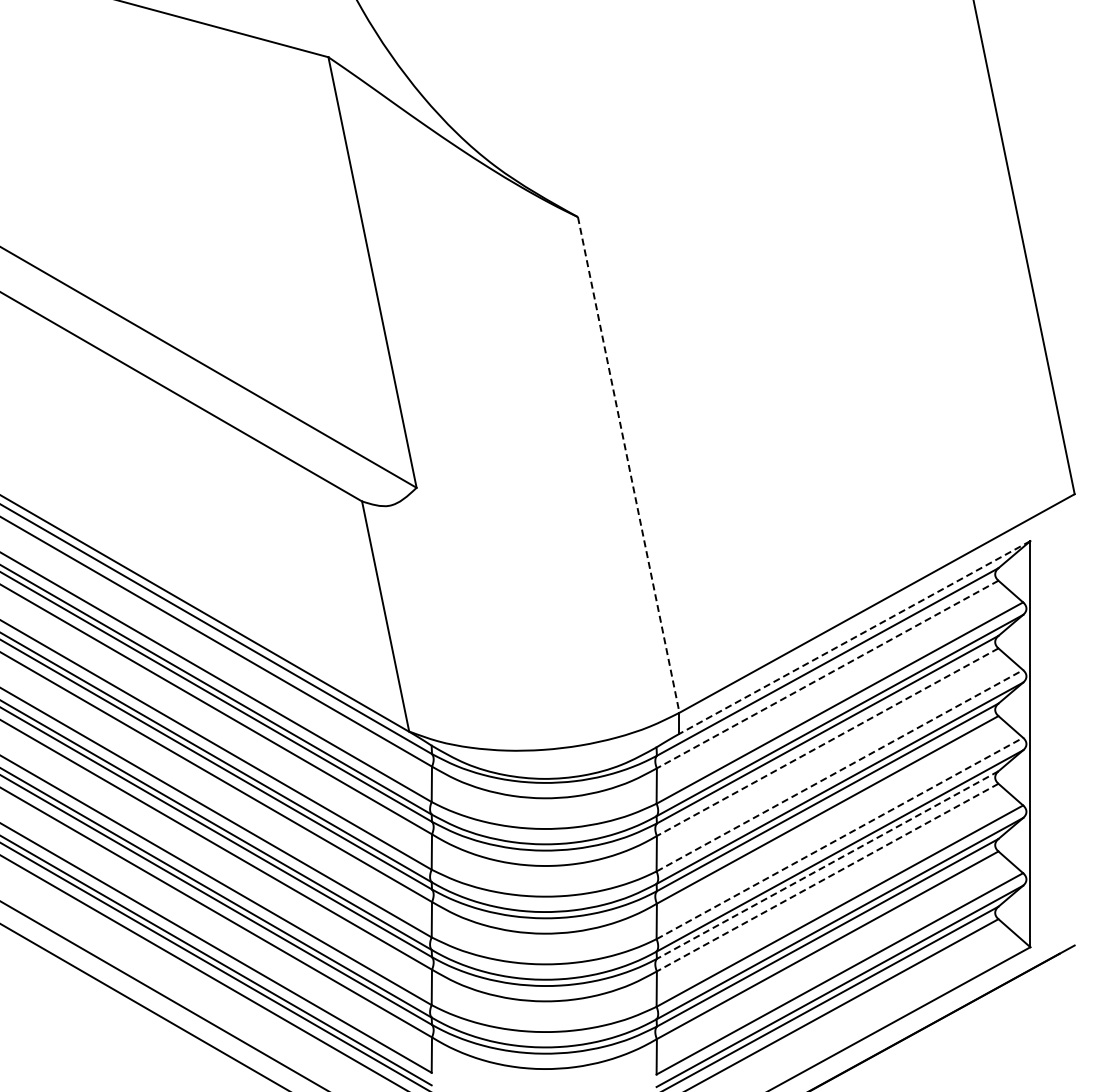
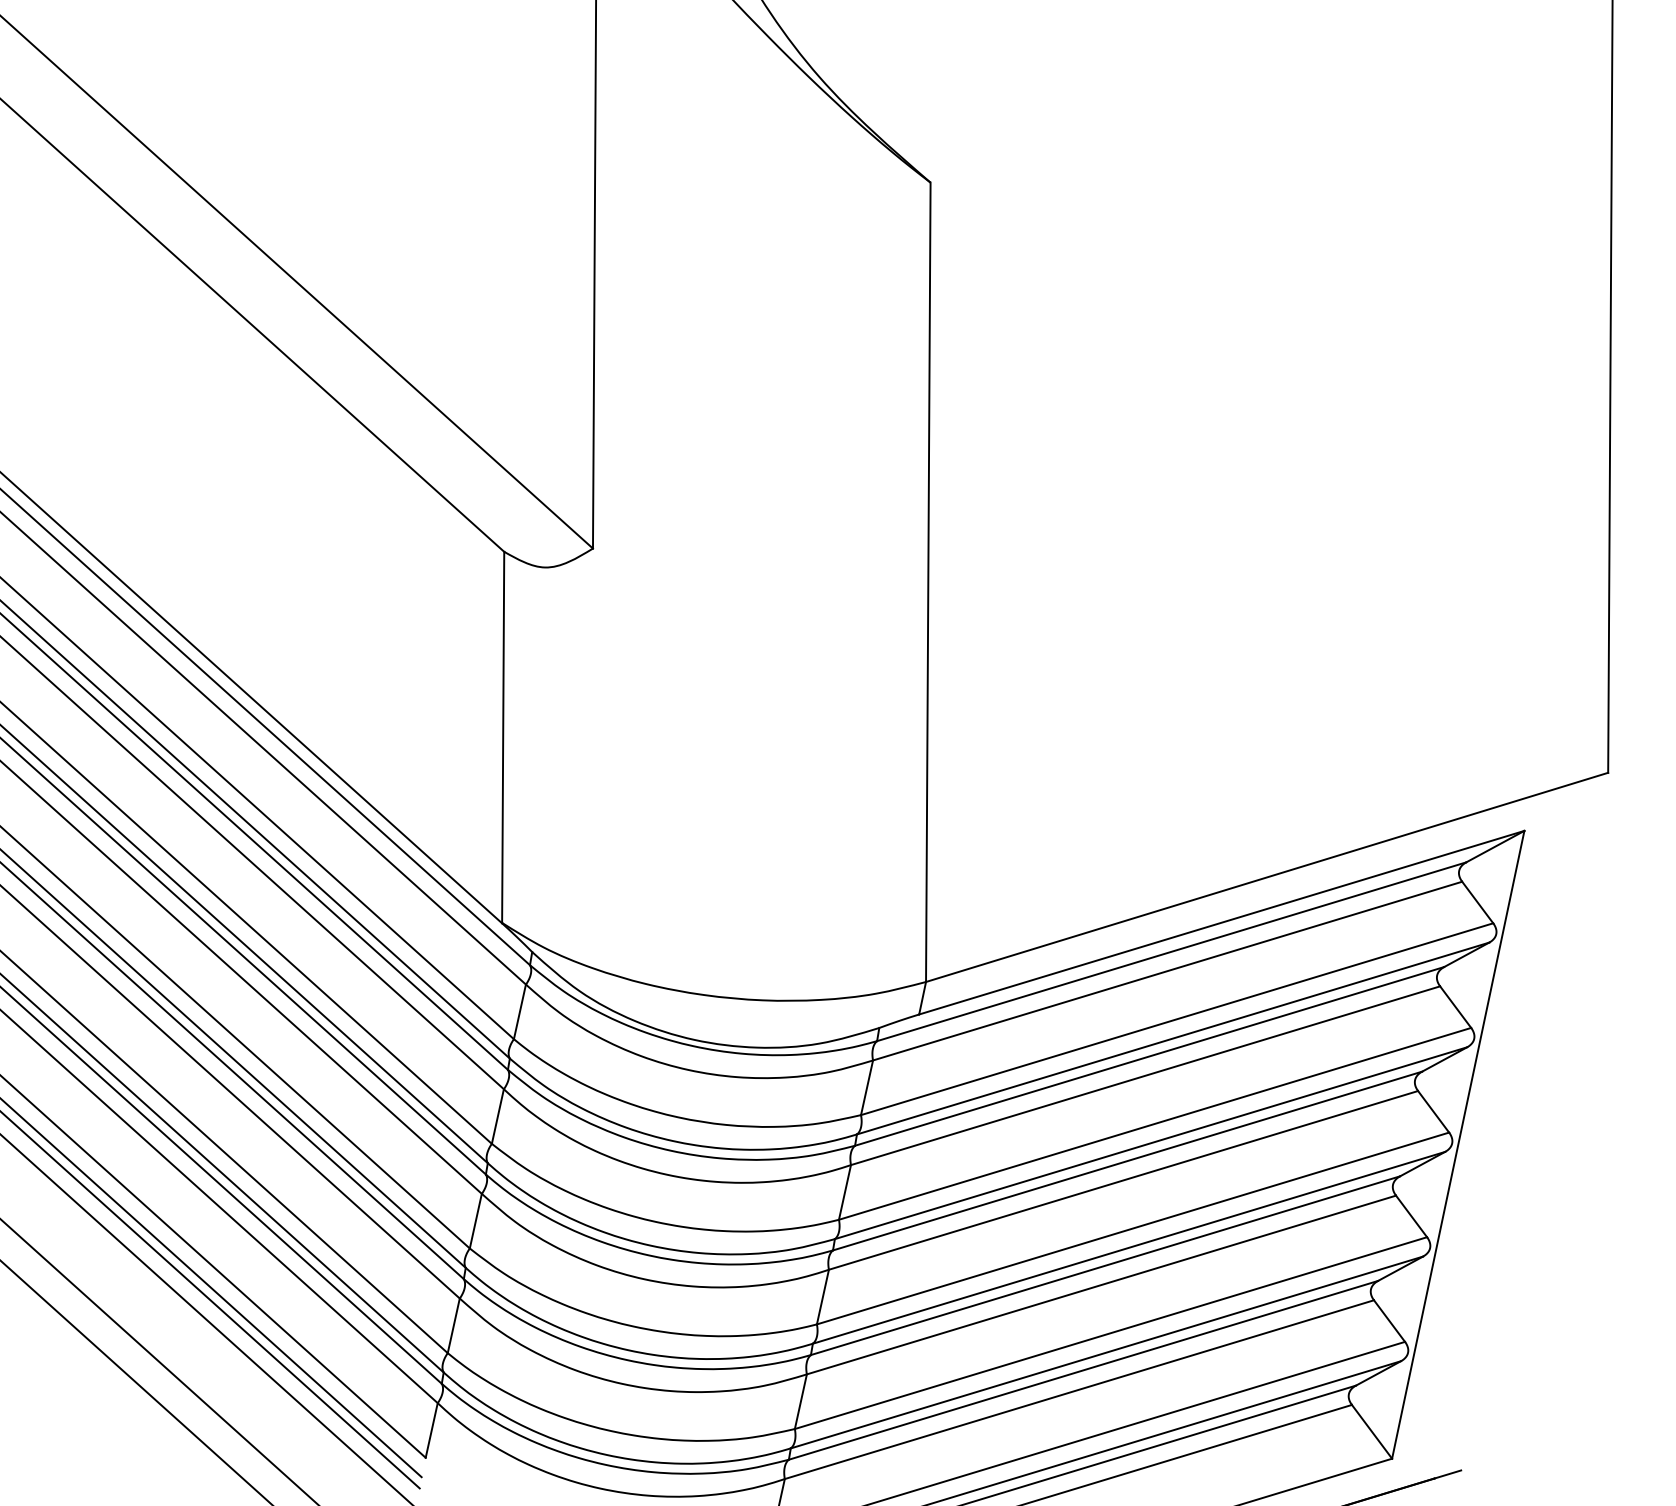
line: (628, 464) -> (928, 581), dashed -> solid
line: (854, 637) -> (1221, 922), dashed -> solid
line: (827, 674) -> (1167, 970), dashed -> solid
line: (827, 742) -> (1145, 1076), dashed -> solid
line: (840, 770) -> (1156, 1123), dashed -> solid
line: (840, 838) -> (1133, 1228), dashed -> solid
line: (827, 865) -> (1105, 1266), dashed -> solid
line: (827, 877) -> (1101, 1284), dashed -> solid

